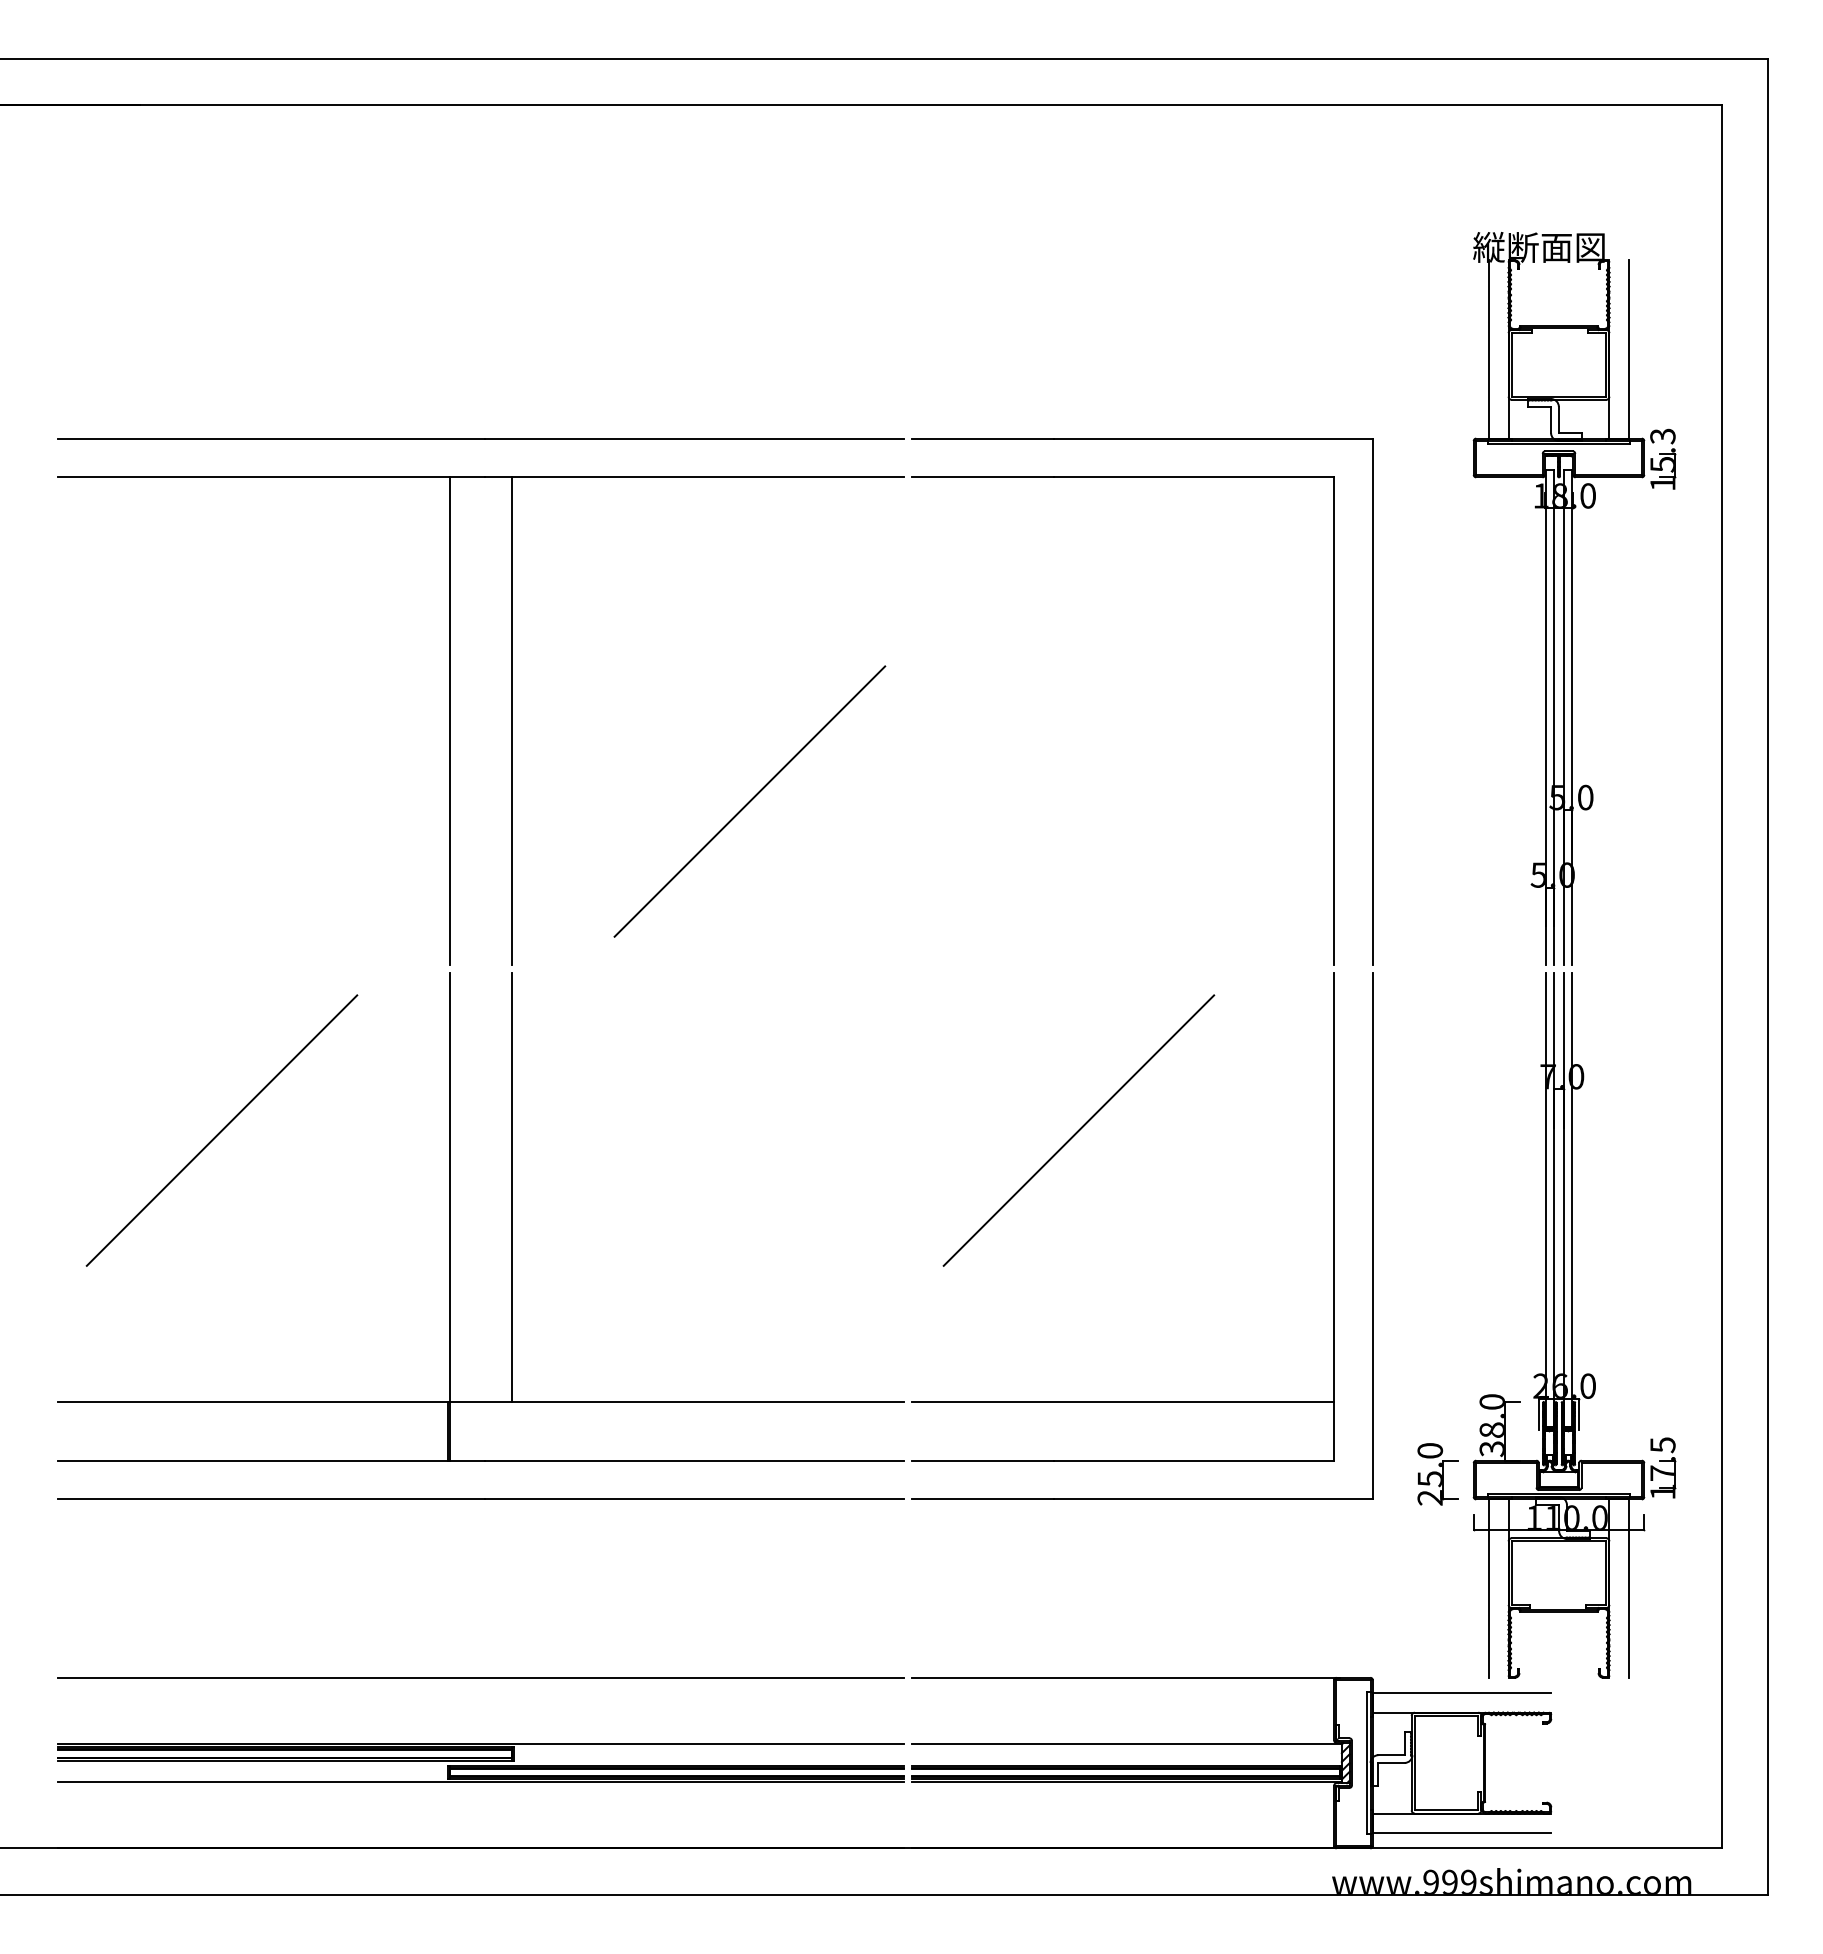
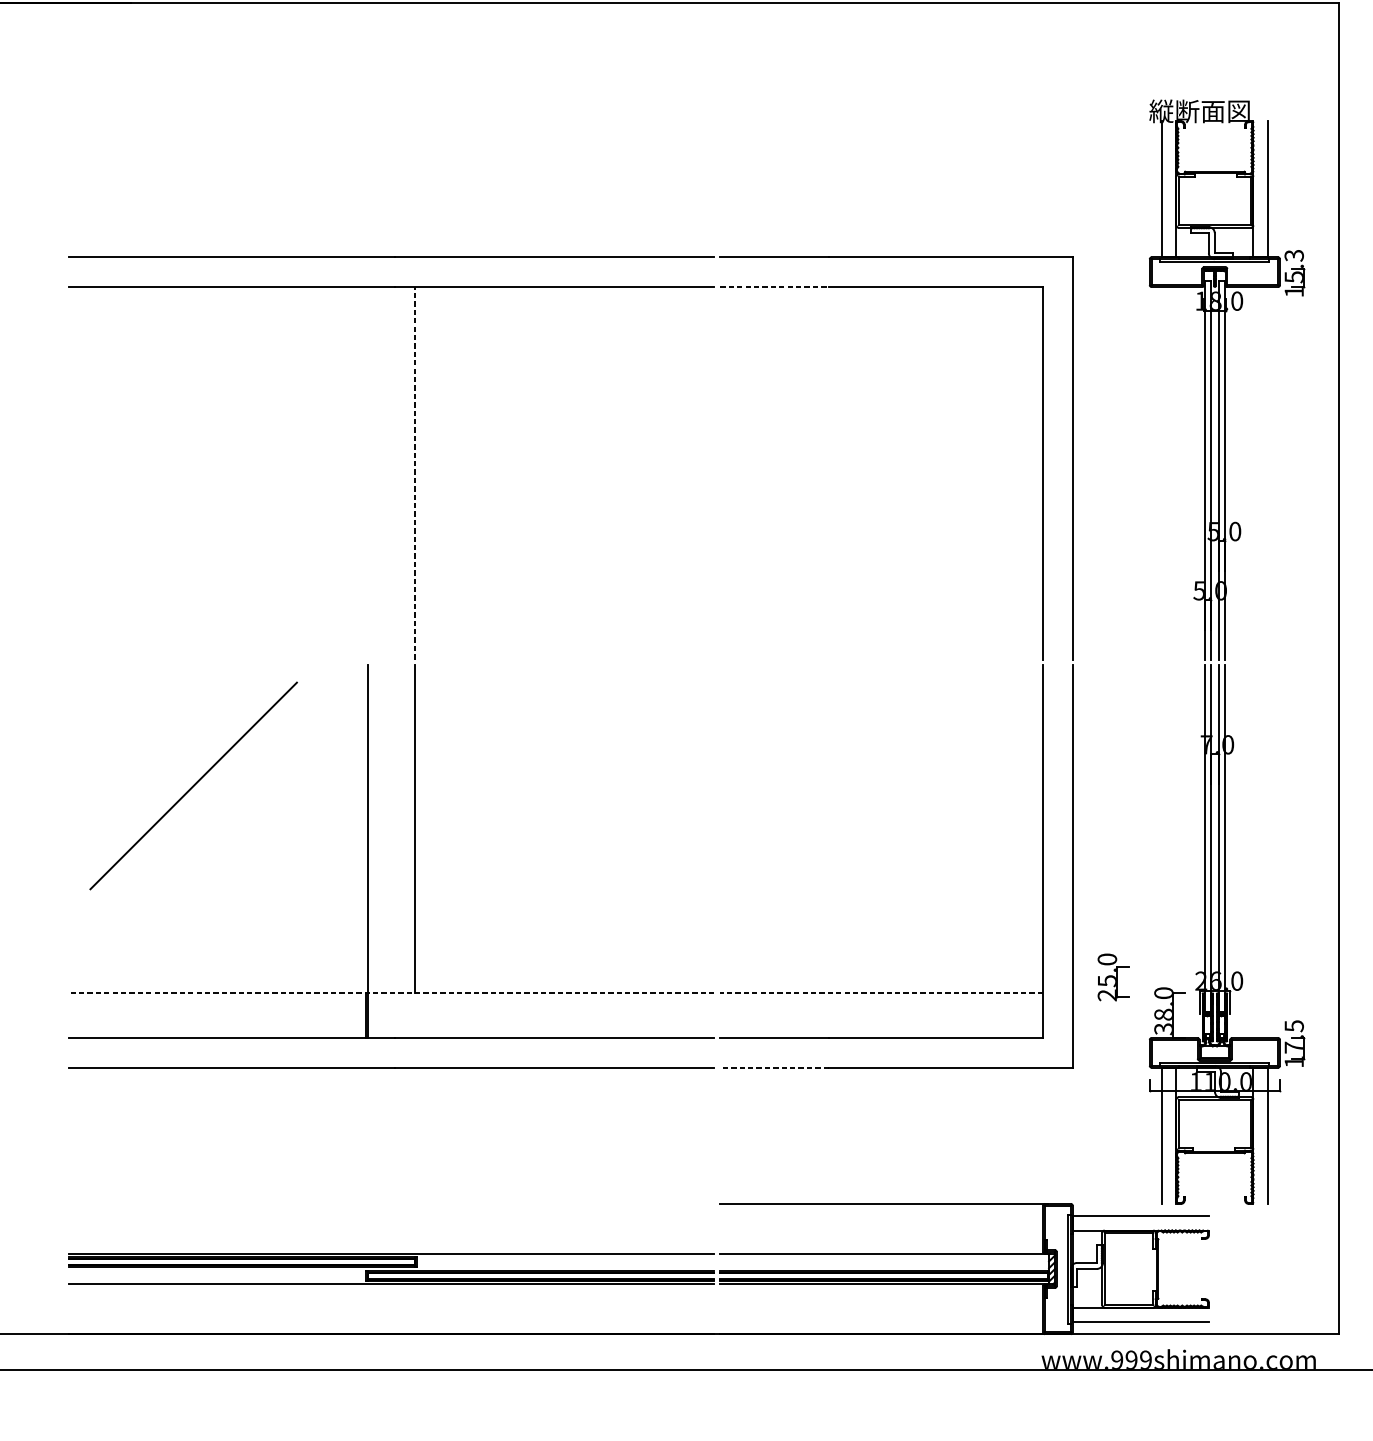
line: (983, 477) -> (775, 287), solid -> dashed
line: (450, 721) -> (368, 473), removed
line: (512, 721) -> (415, 473), solid -> dashed
line: (749, 801) -> (596, 534), removed
line: (1078, 1130) -> (847, 785), removed
line: (481, 1401) -> (391, 992), solid -> dashed
line: (1122, 1401) -> (881, 992), solid -> dashed
part: (1437, 1474) -> (1112, 977), moved
line: (982, 1499) -> (774, 1067), solid -> dashed
line: (480, 1677) -> (391, 1203), removed

